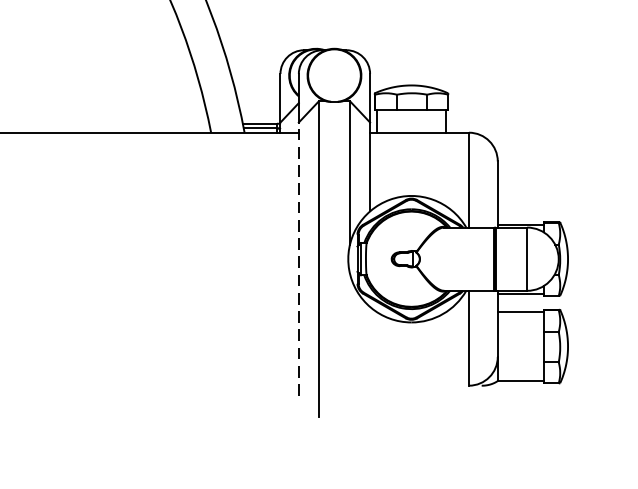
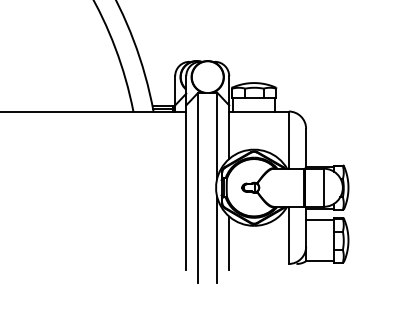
line: (299, 258) -> (186, 187), dashed -> solid
line: (350, 345) -> (217, 239), added
line: (370, 351) -> (229, 243), added

